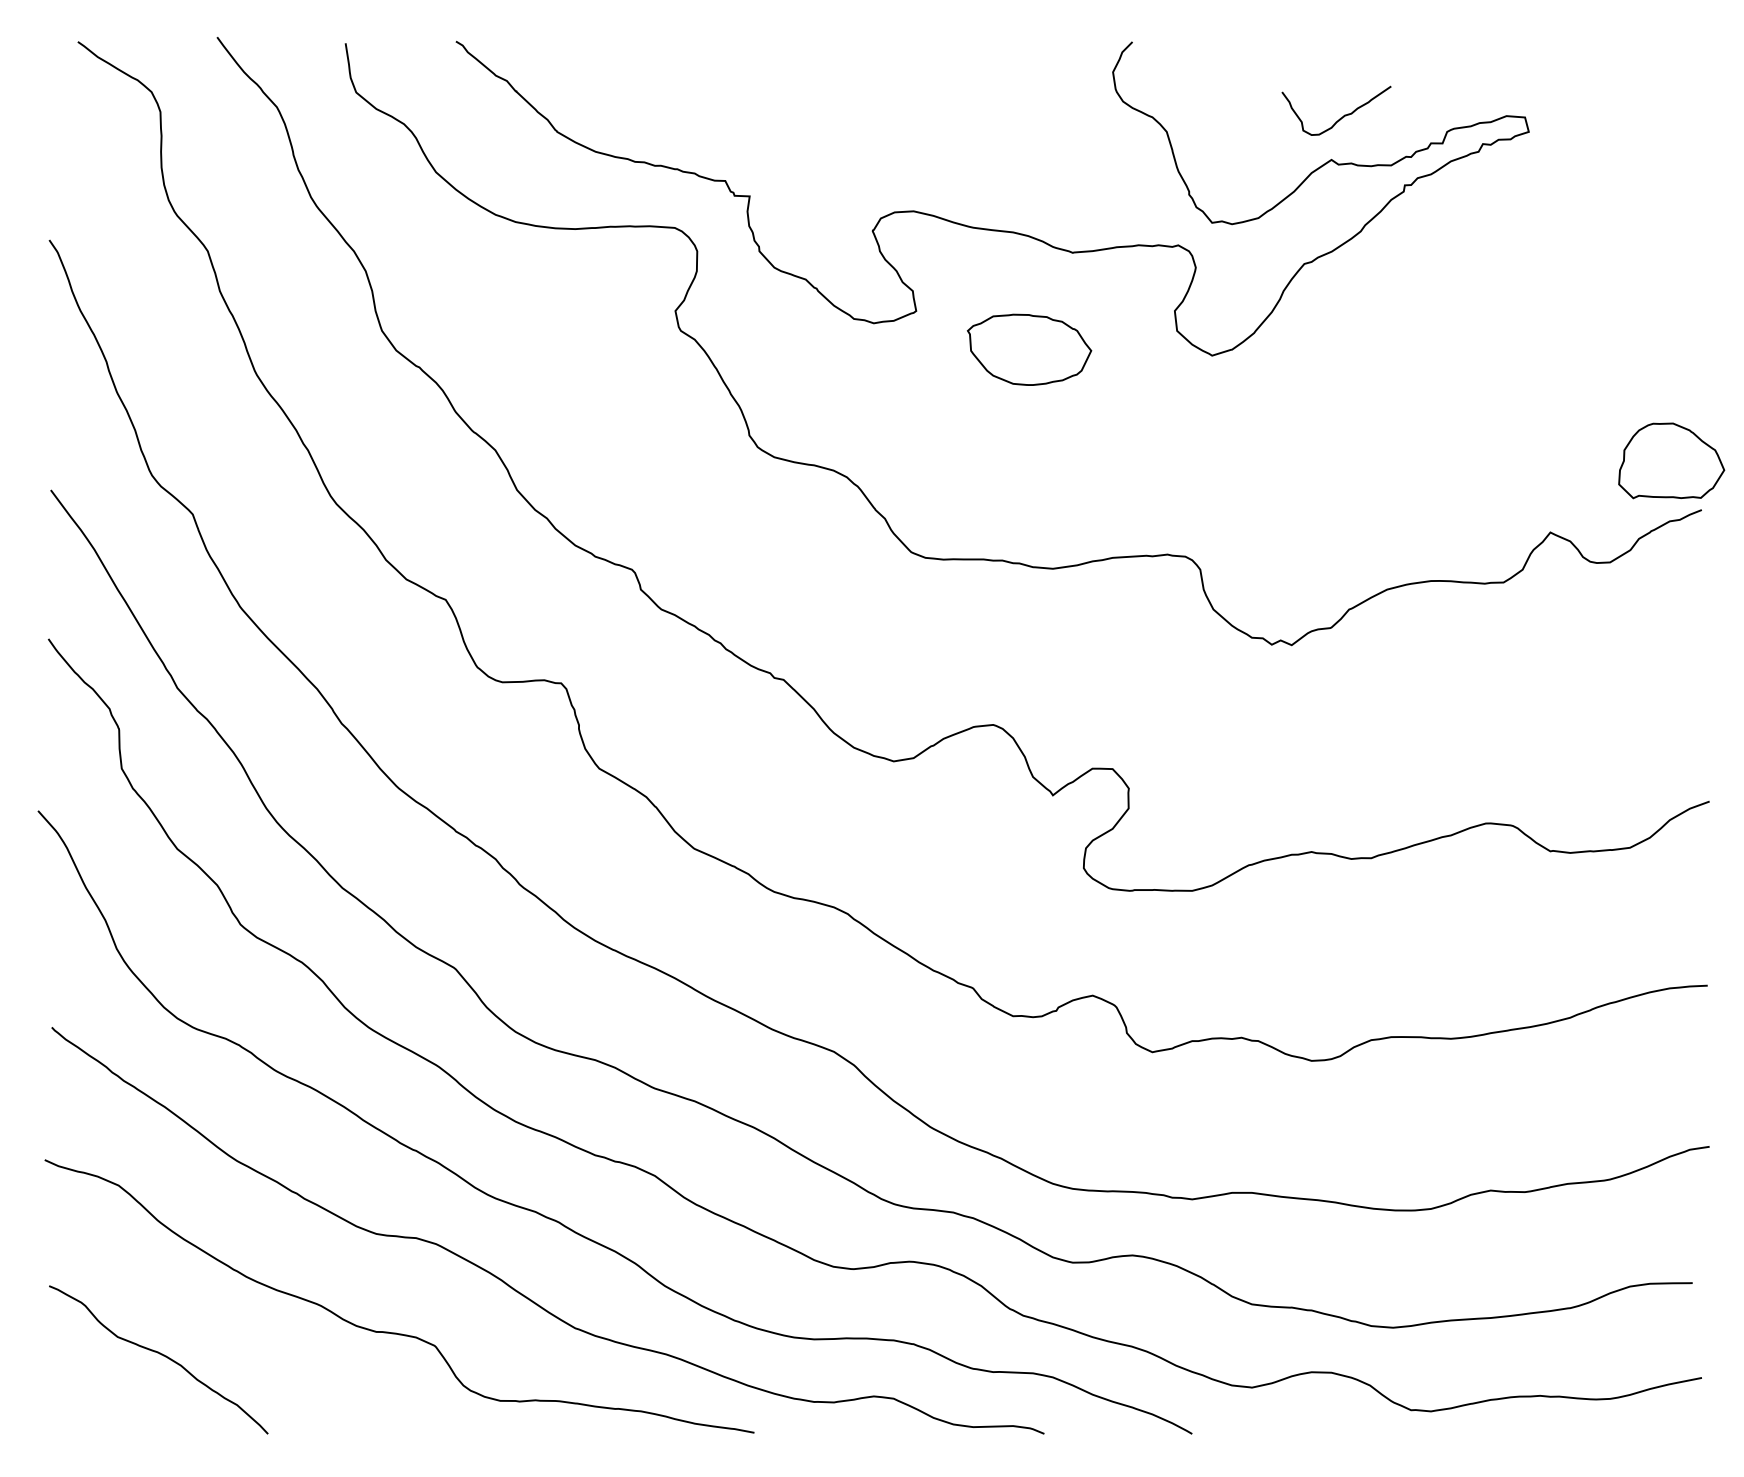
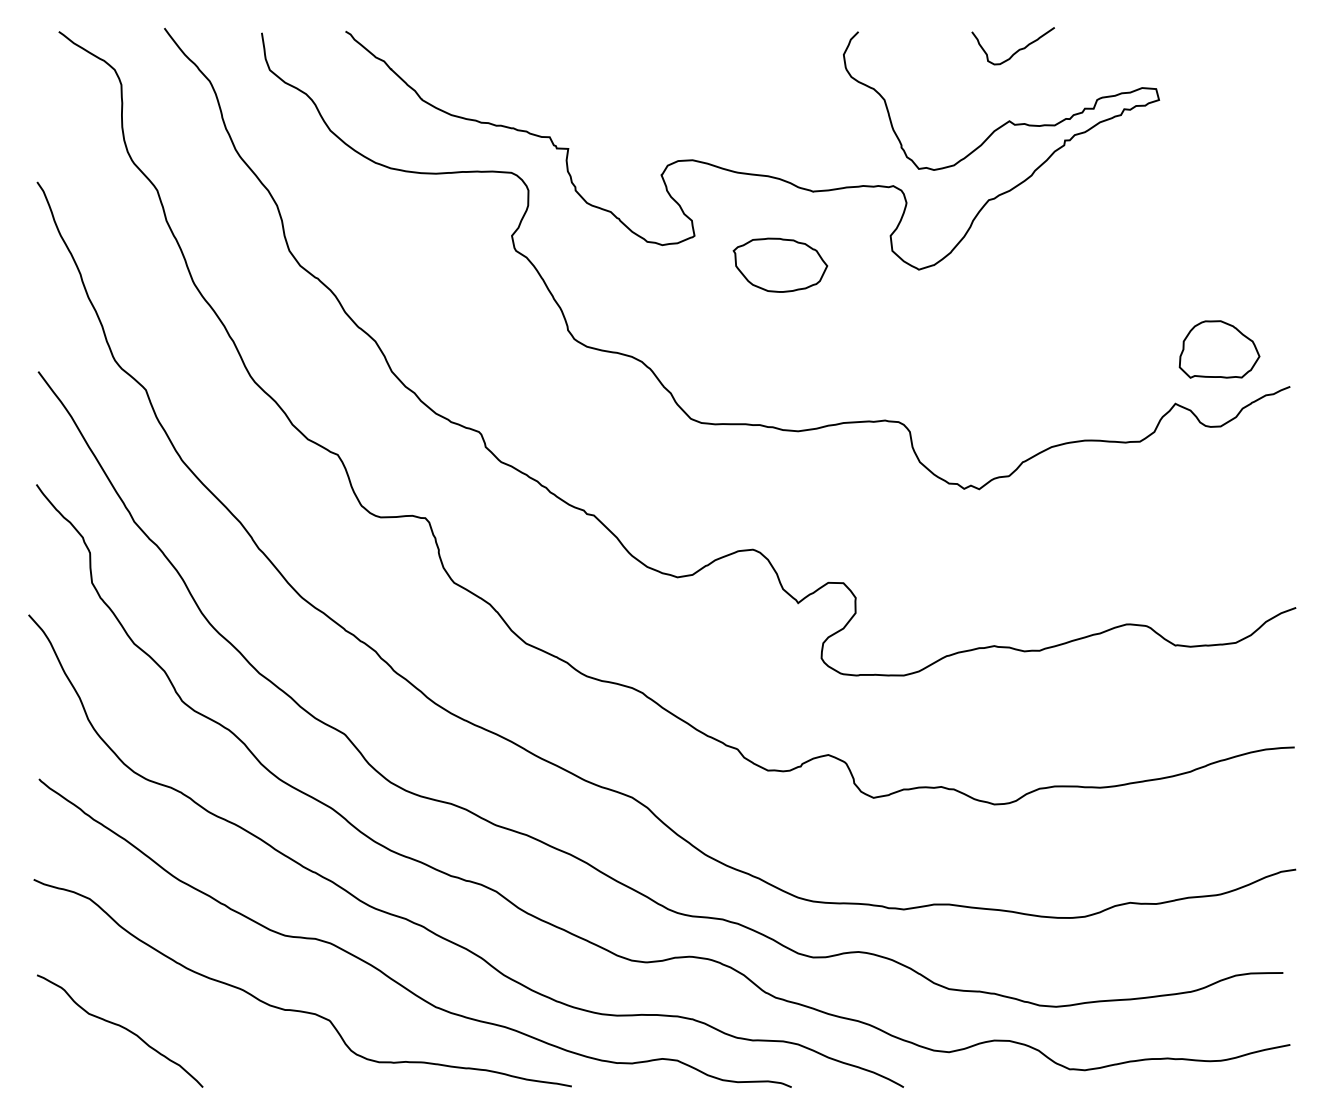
curve: (1340, 117) -> (1016, 51), moved
part: (1671, 460) -> (1219, 349), moved

